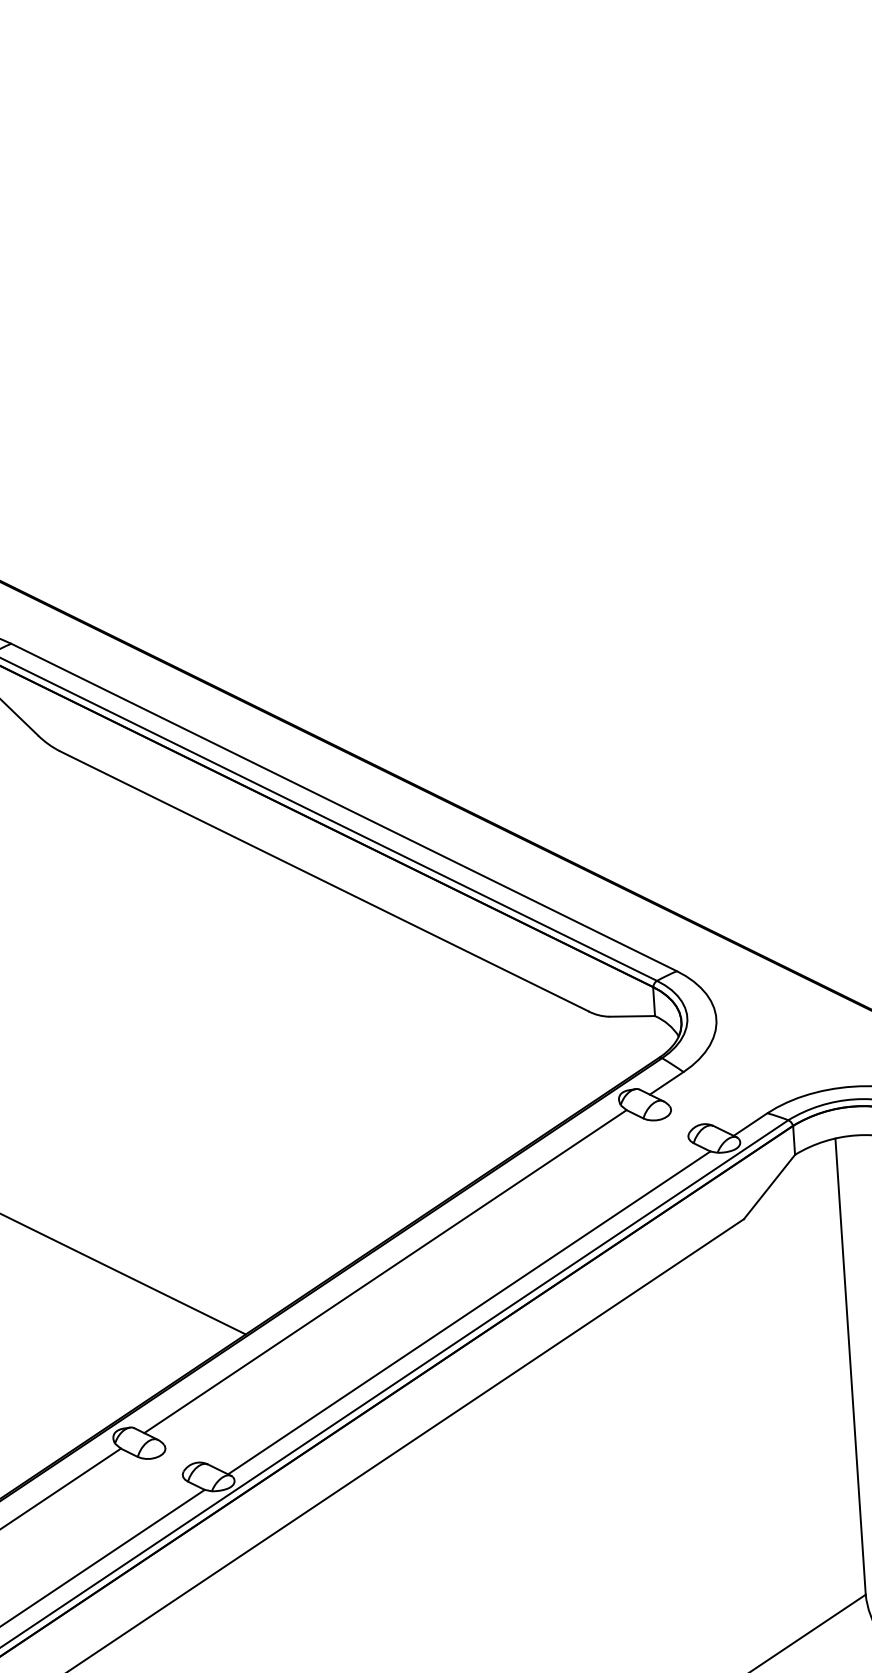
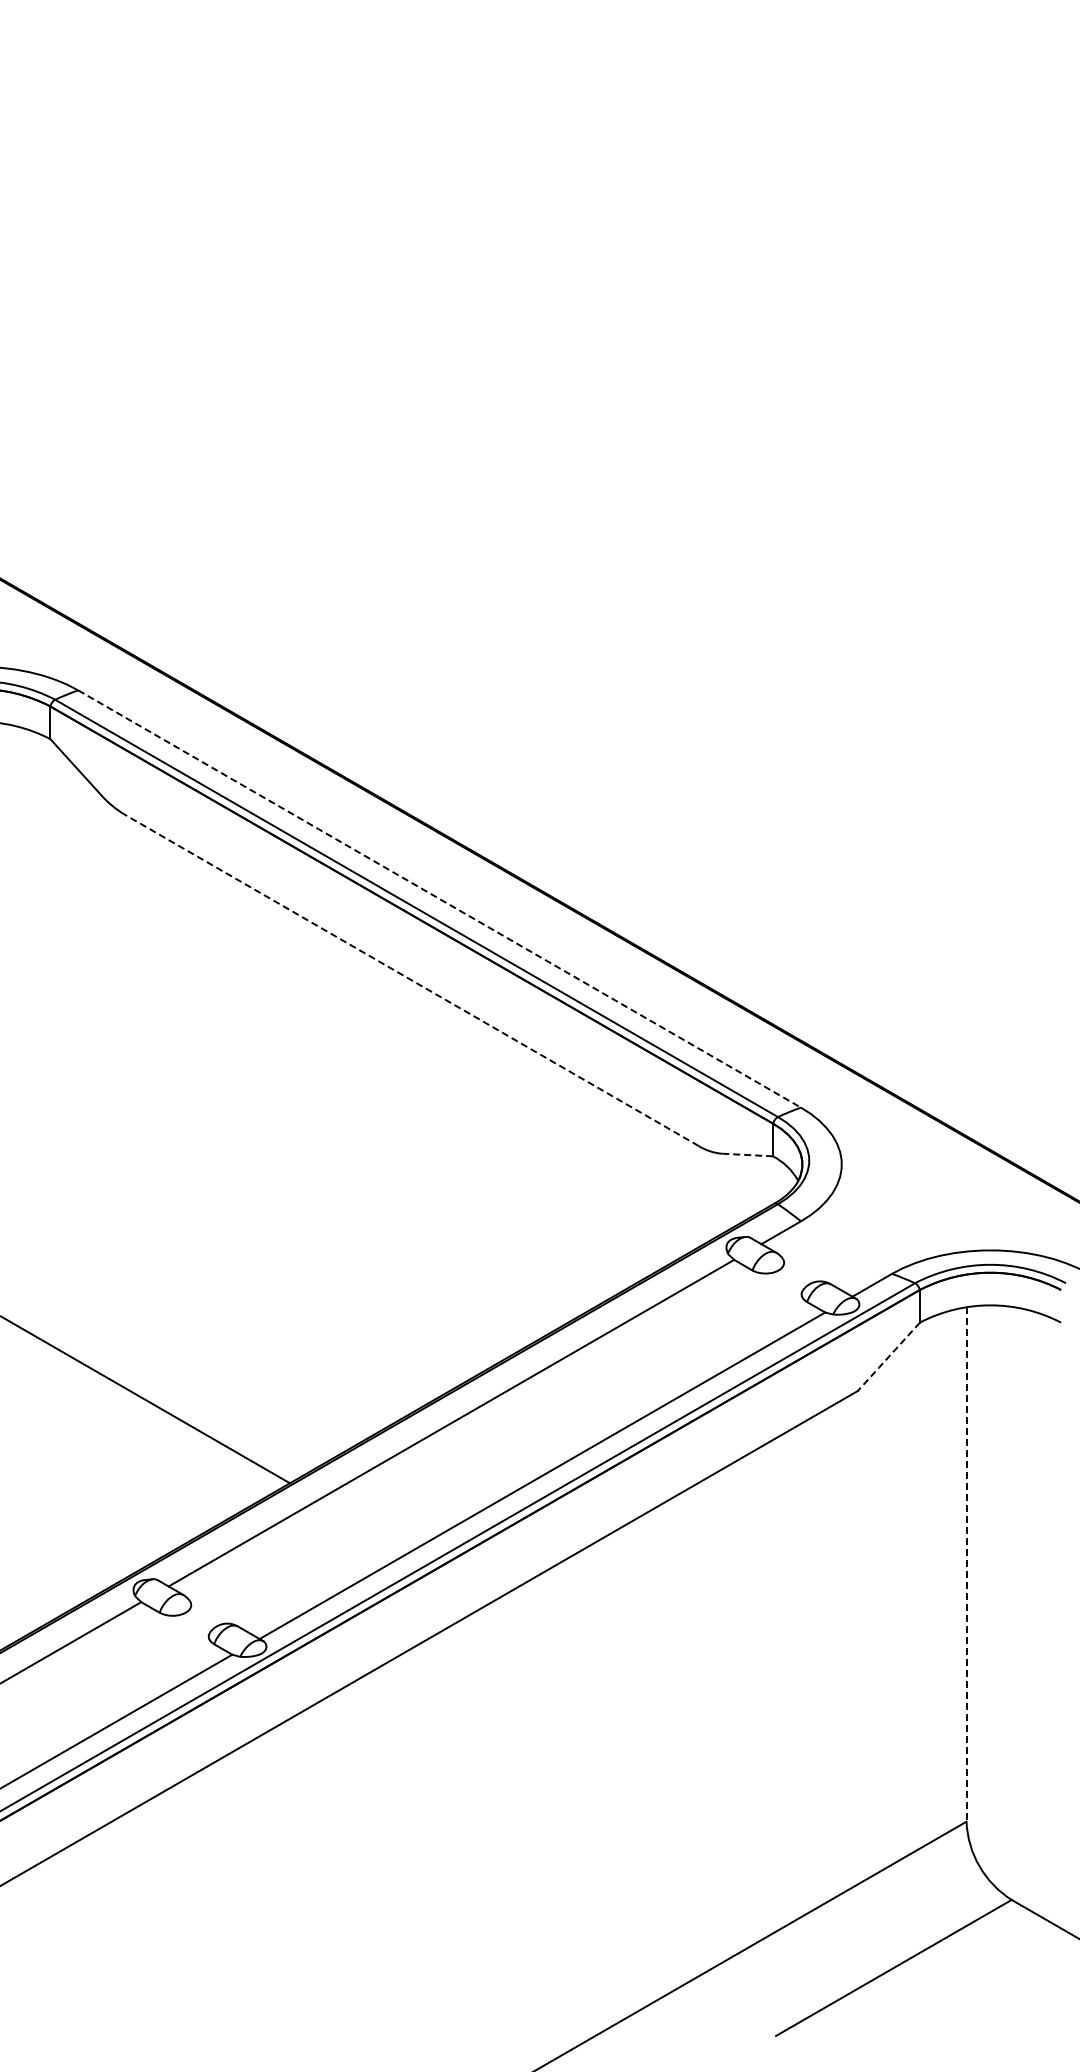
line: (344, 807) -> (440, 899), solid -> dashed
line: (323, 881) -> (411, 980), solid -> dashed
line: (632, 1016) -> (747, 1155), solid -> dashed
line: (769, 1187) -> (888, 1357), solid -> dashed
line: (850, 1367) -> (966, 1565), solid -> dashed

